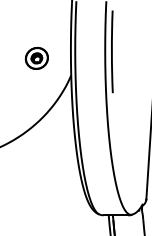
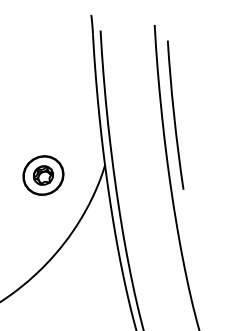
part: (36, 57) -> (42, 173), moved

